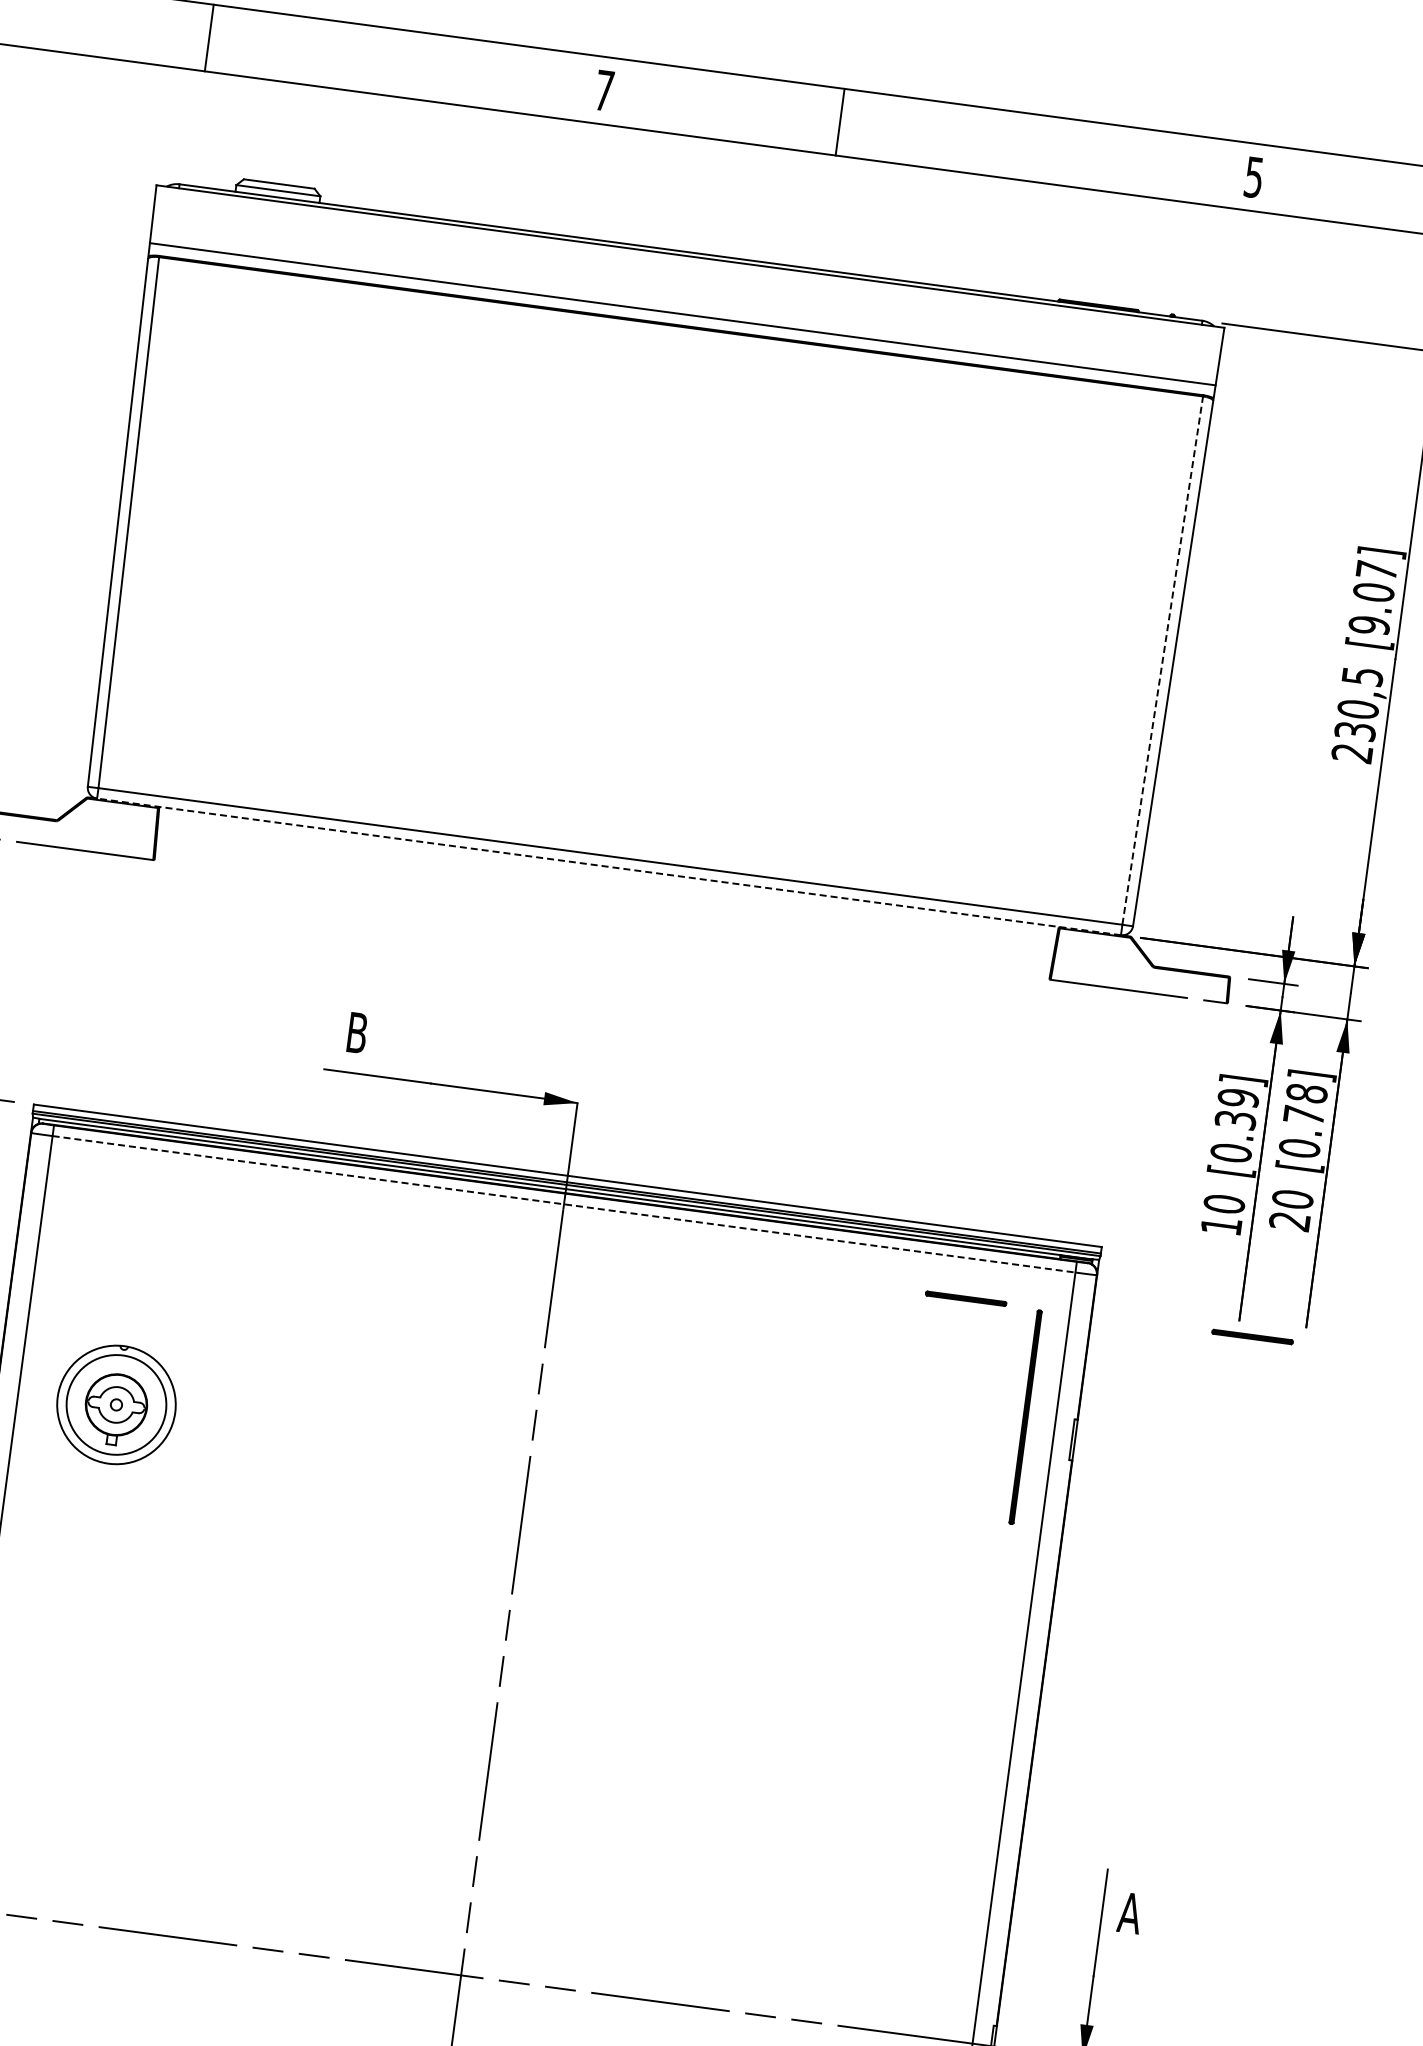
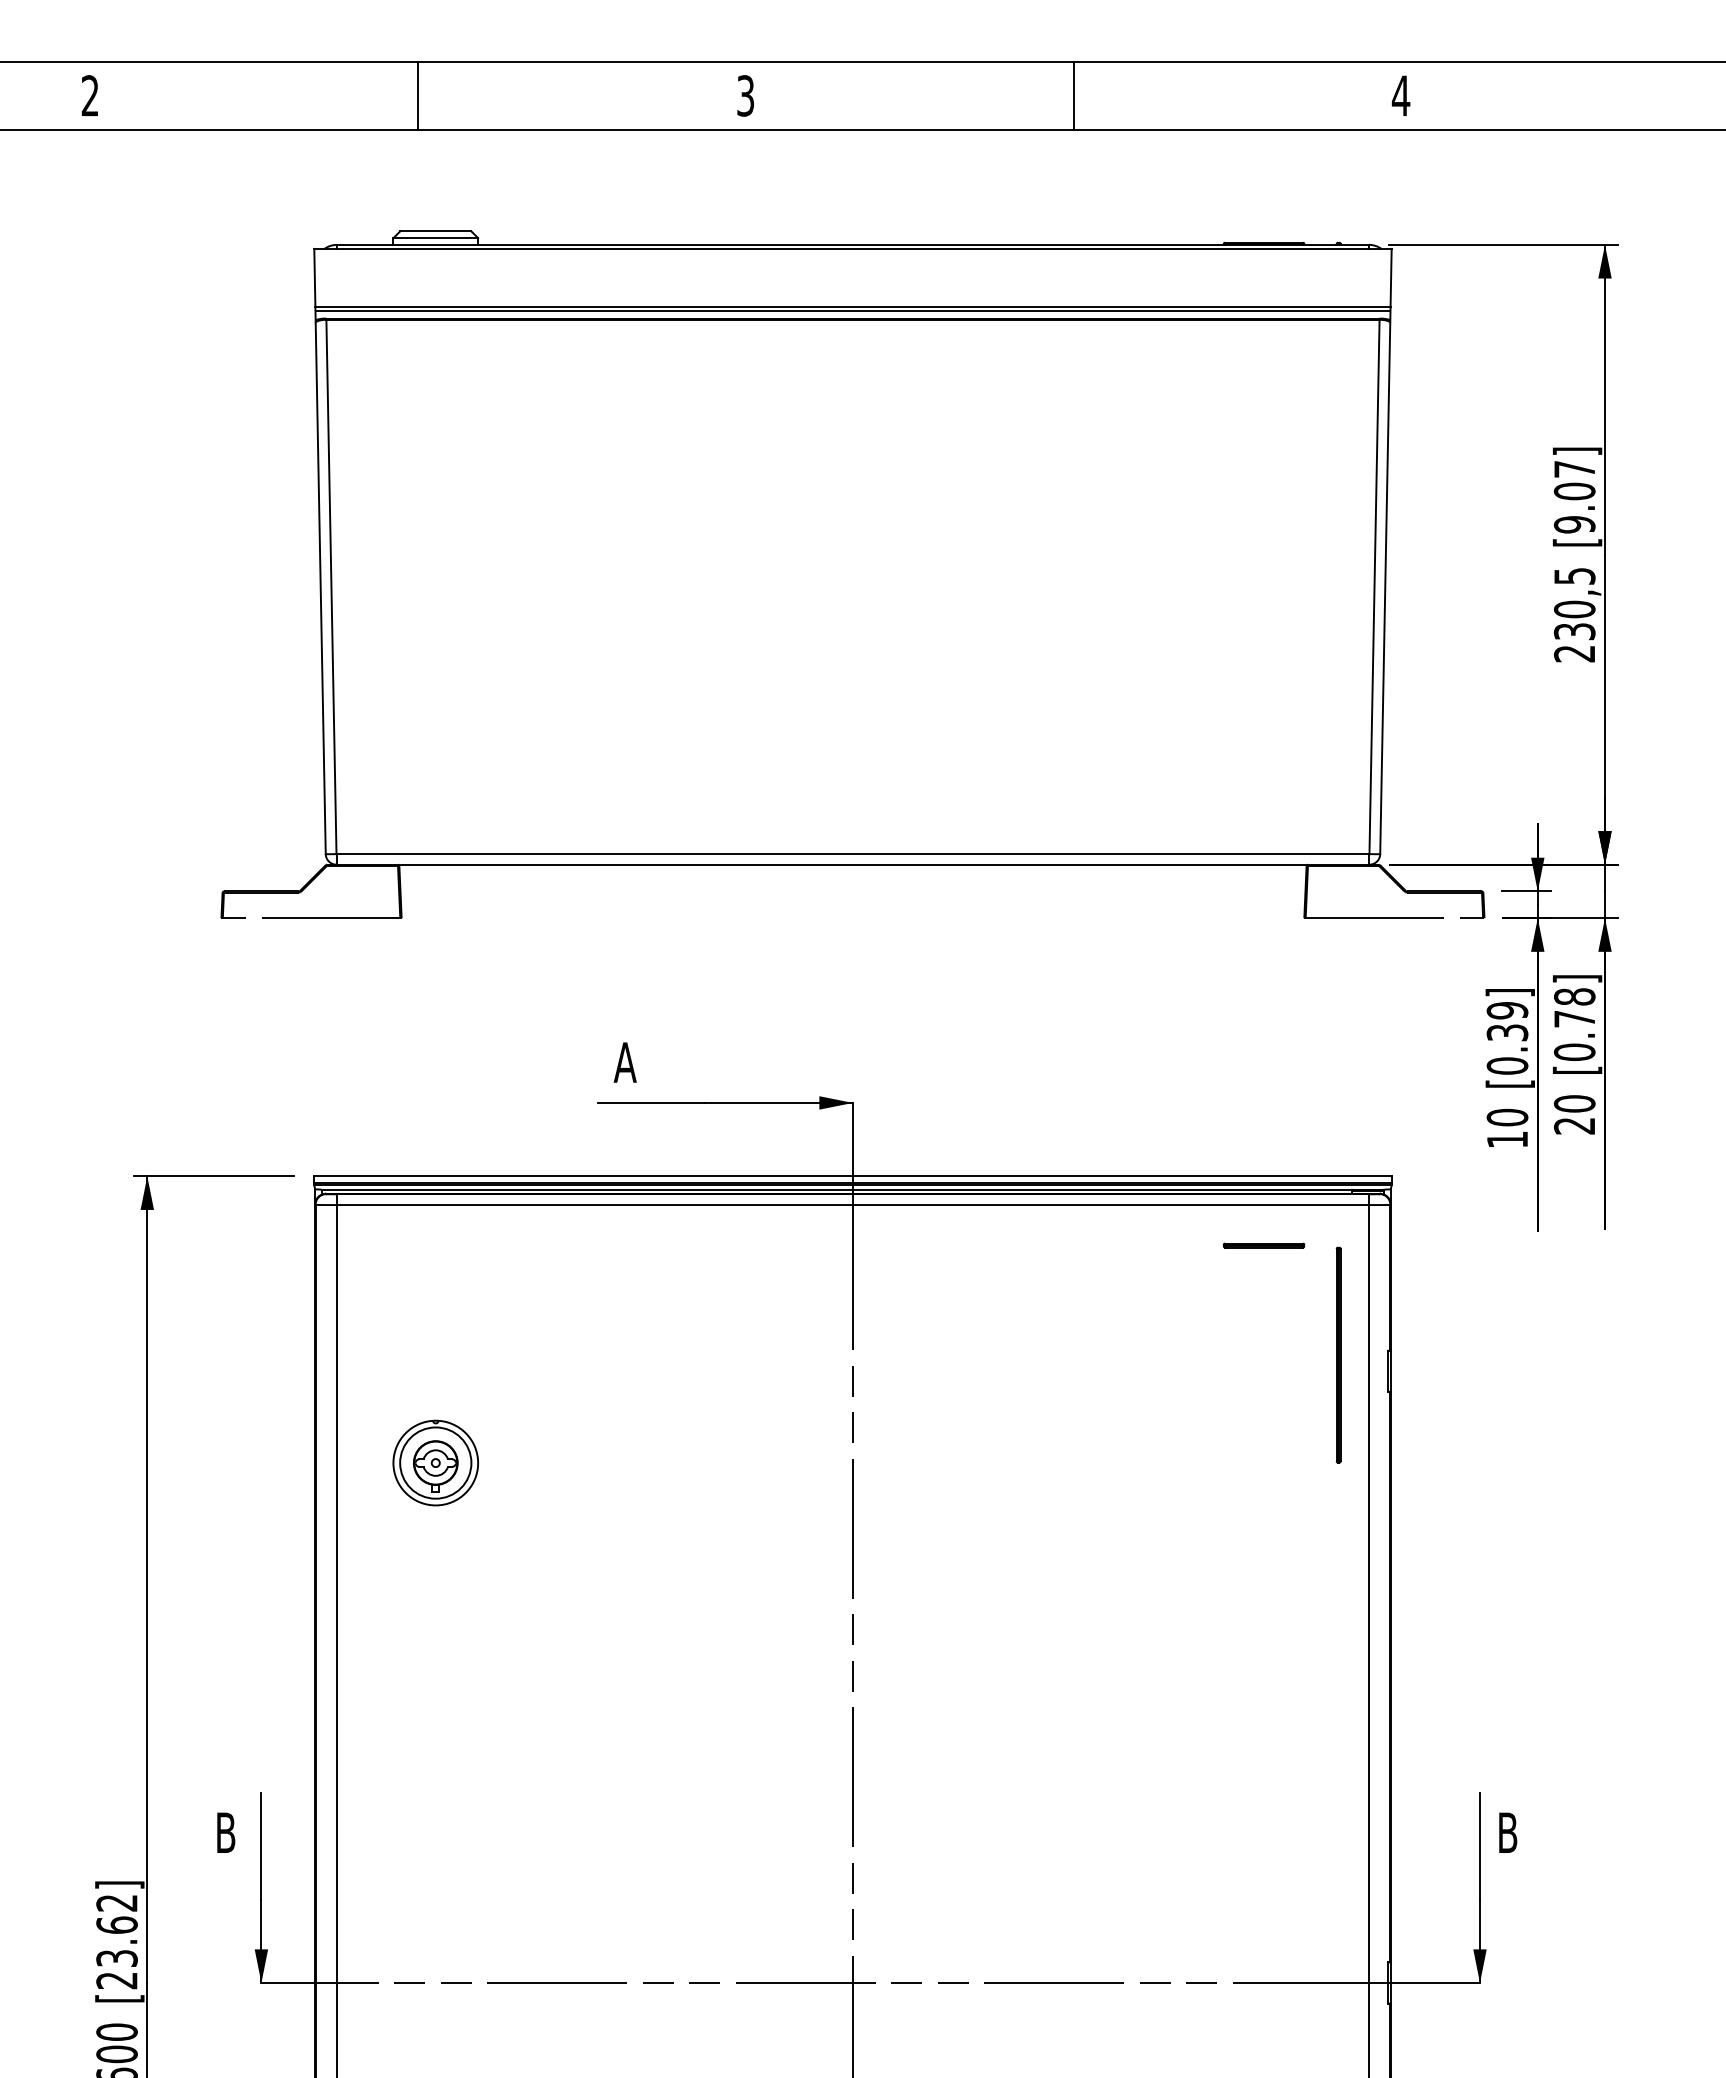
line: (209, 37) -> (418, 95), moved
text: (604, 90) -> (745, 95), 7 -> 3
line: (840, 121) -> (1073, 95), moved
text: (1253, 176) -> (1400, 95), 5 -> 4
line: (681, 317) -> (852, 310), added
line: (1162, 660) -> (1374, 586), dashed -> solid
line: (608, 866) -> (852, 864), dashed -> solid
text: (356, 1032) -> (624, 1062), B -> A
line: (563, 1204) -> (852, 1205), dashed -> solid
part: (1252, 1336) -> (1552, 1245), removed
part: (116, 1404) -> (435, 1462), size x0.71
text: (1129, 1912) -> (1507, 1832), A -> B

